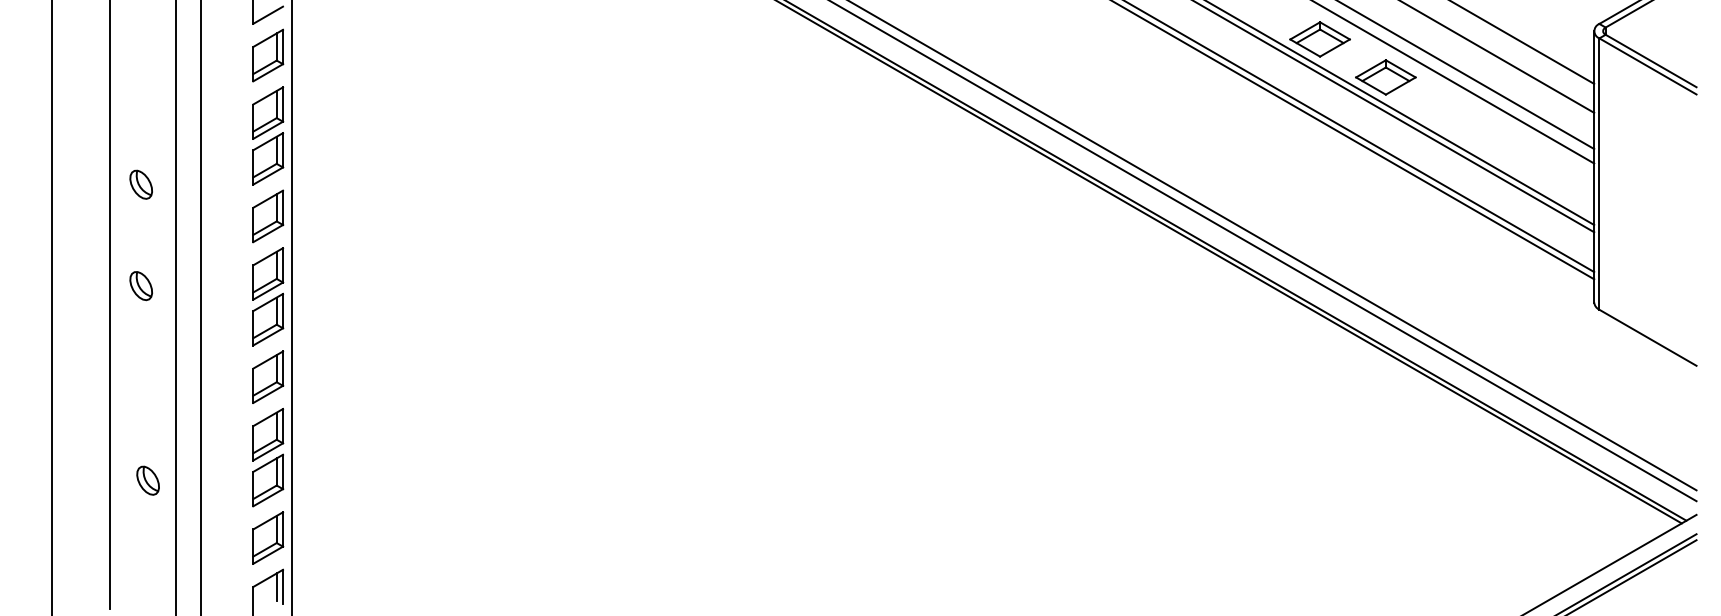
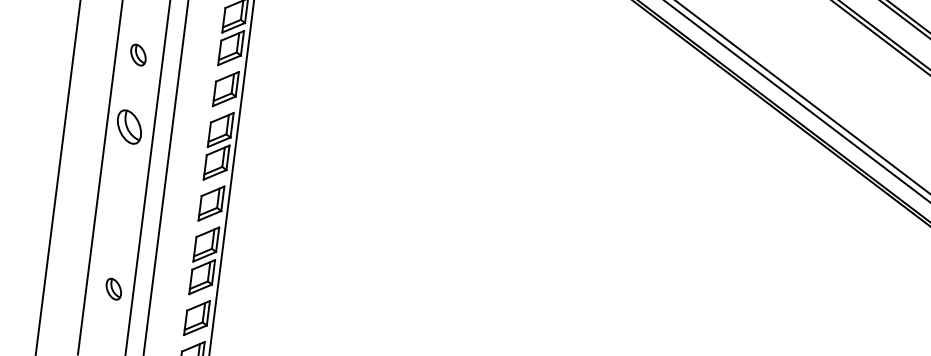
part: (140, 286) -> (128, 127), size x1.6
part: (147, 480) -> (113, 289), moved

